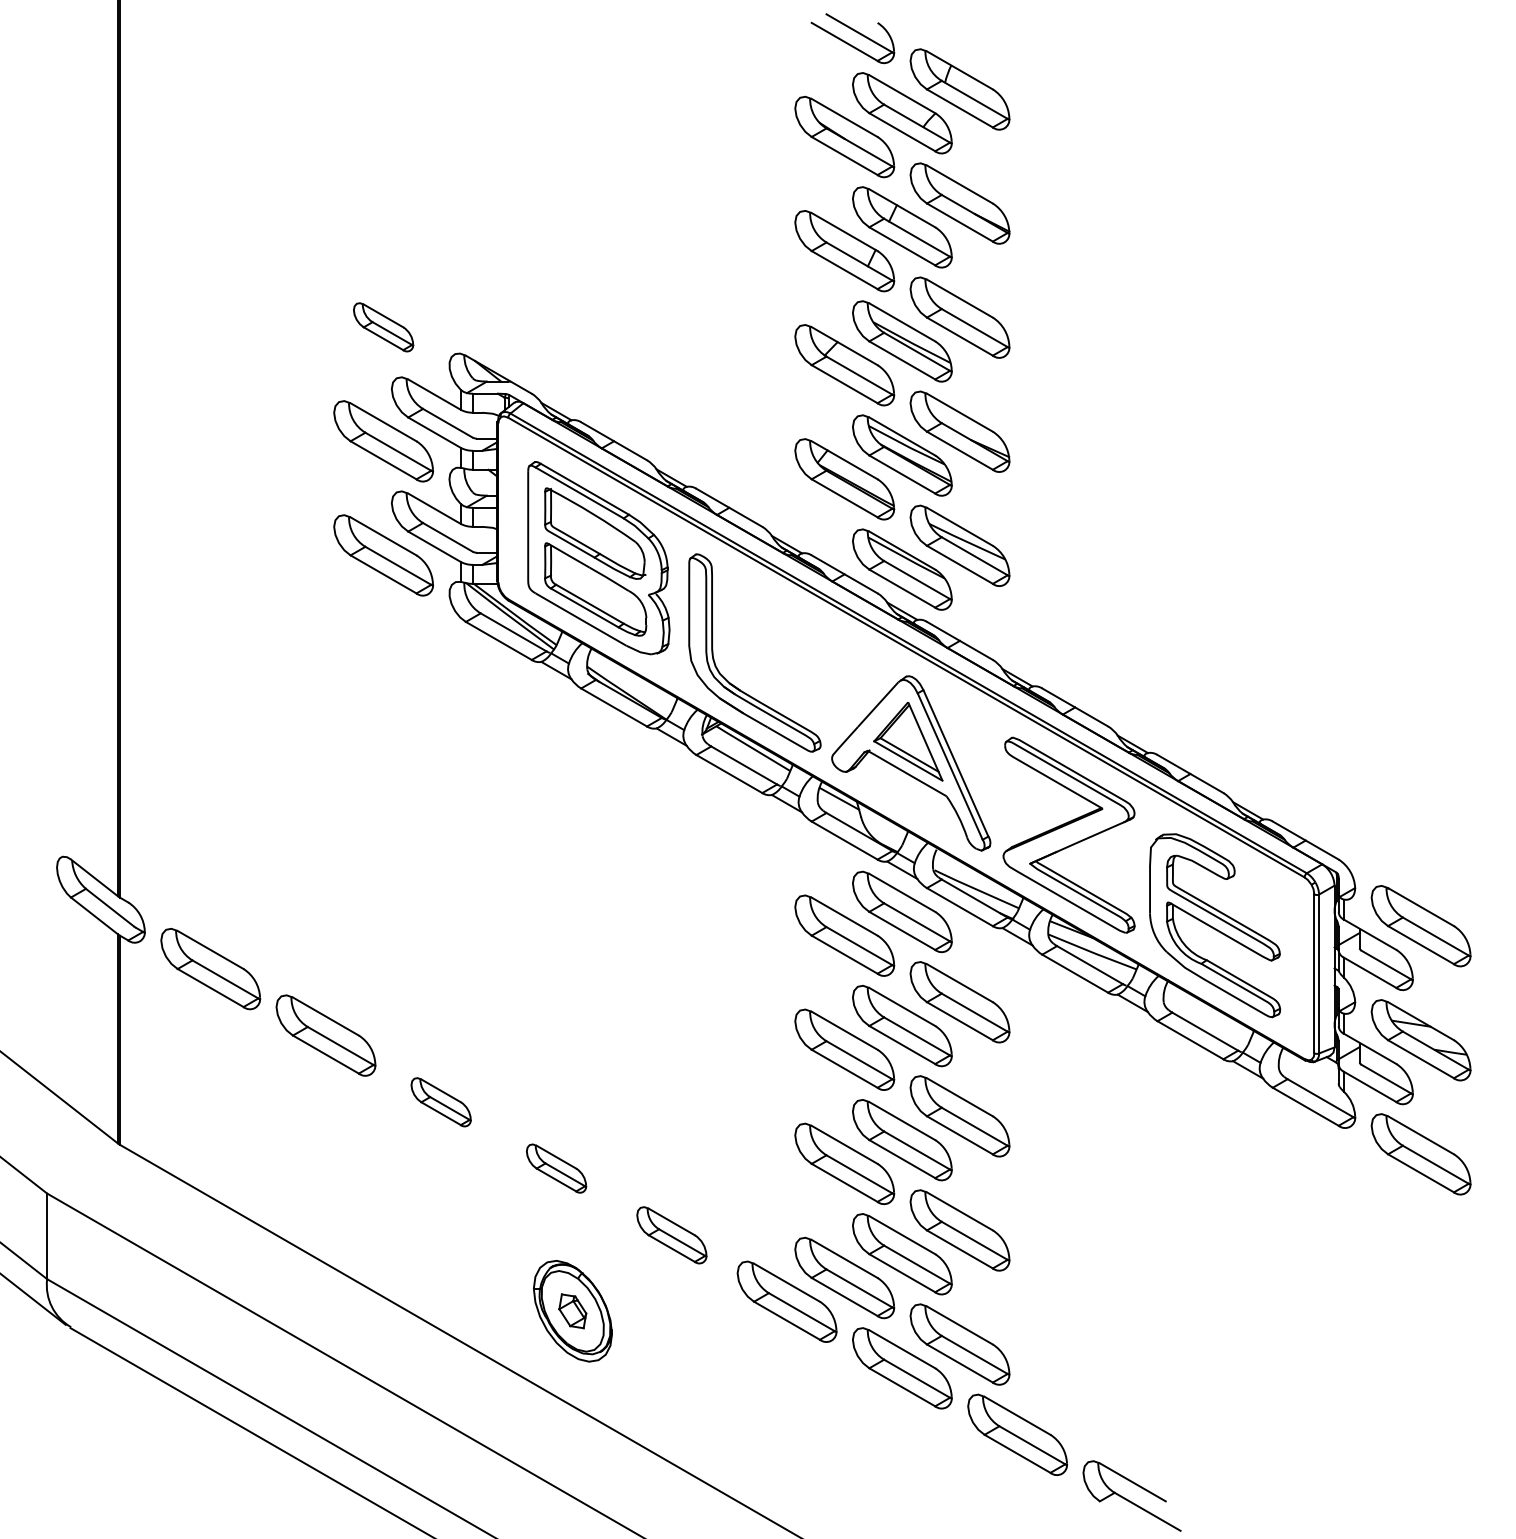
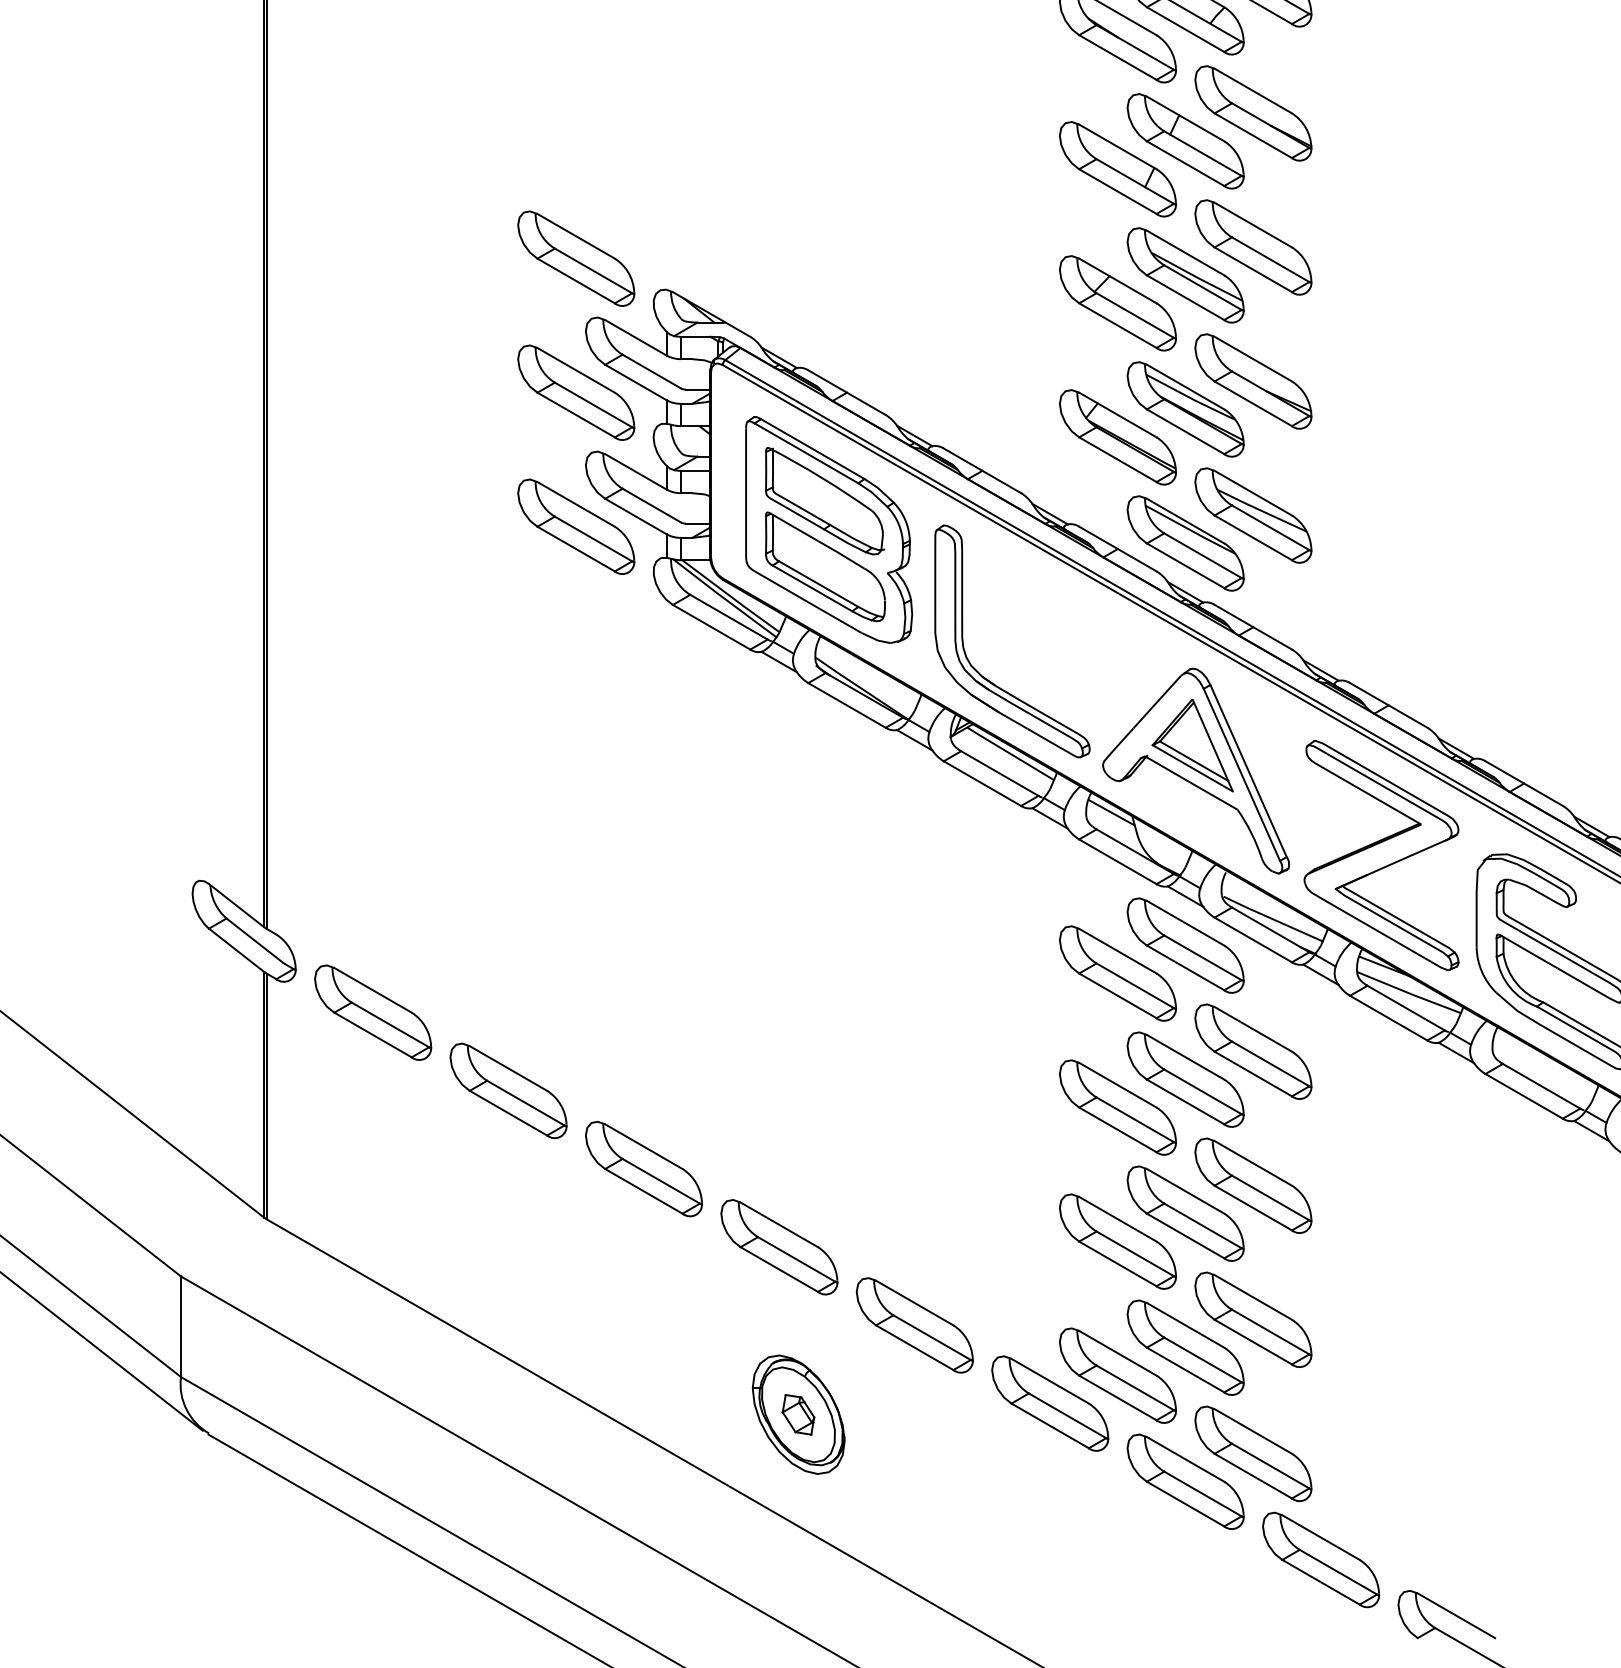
part: (383, 327) -> (576, 259), size x1.67
part: (440, 1102) -> (643, 1169), size x1.67
part: (556, 1168) -> (779, 1247), size x1.67
part: (671, 1235) -> (914, 1325), size x1.43

